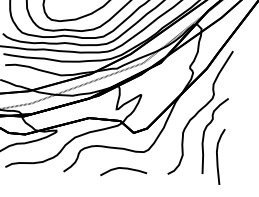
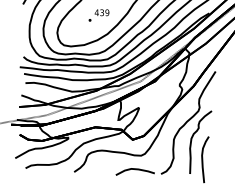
curve: (123, 169) -> (135, 170), moved

